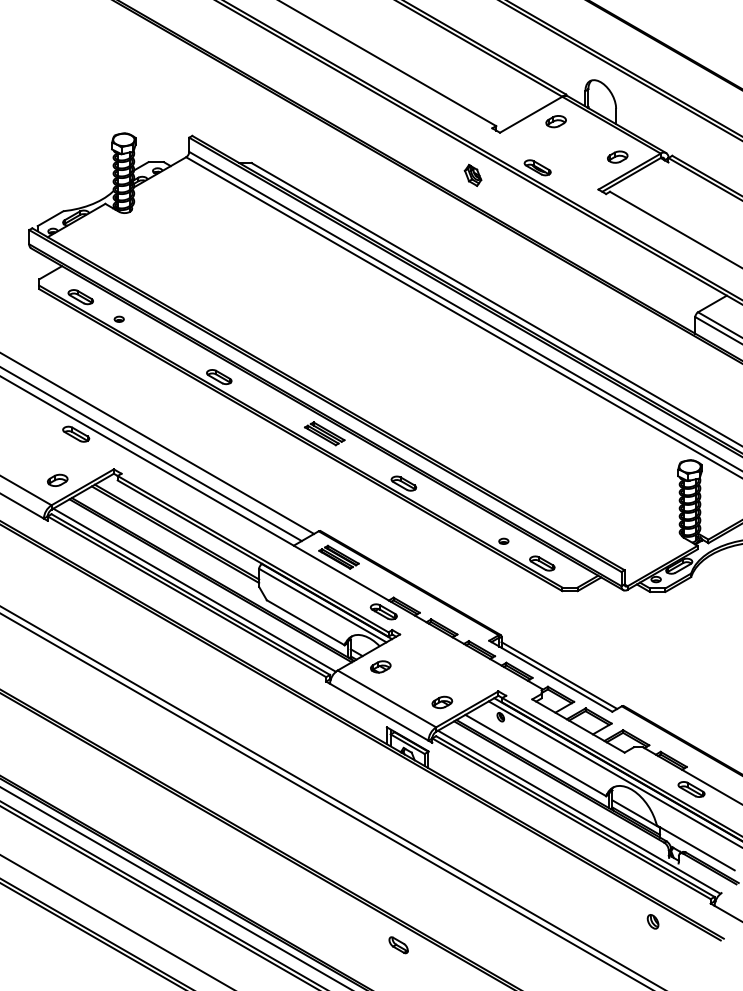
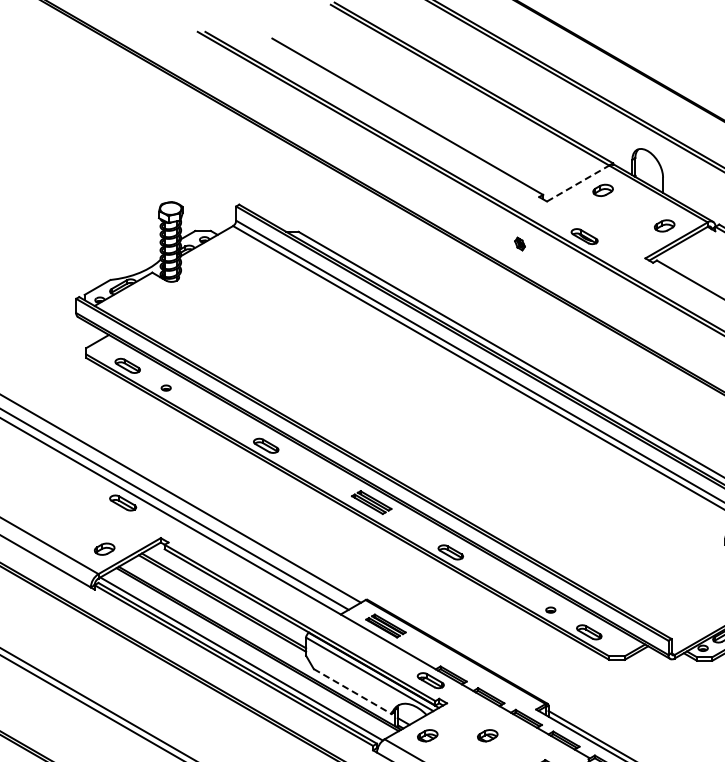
line: (531, 114) -> (578, 183), solid -> dashed
part: (472, 174) -> (519, 243), size x0.6
line: (305, 622) -> (352, 691), solid -> dashed
part: (440, 666) -> (487, 735), added

